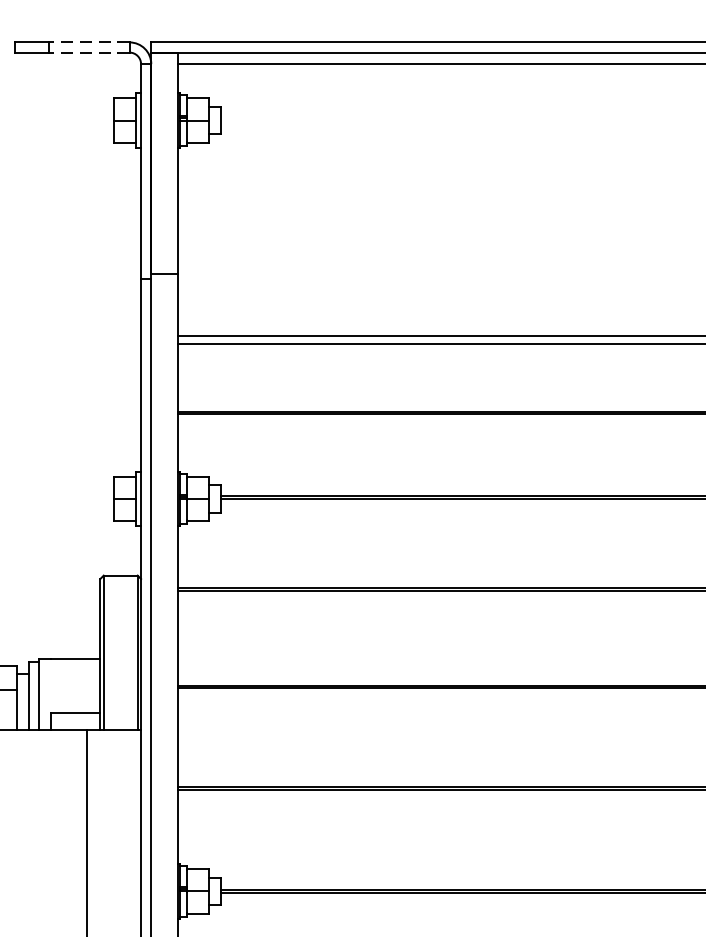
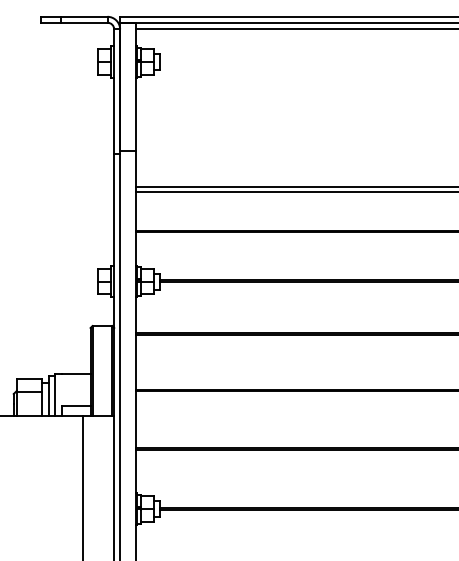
line: (88, 41) -> (83, 16), dashed -> solid
line: (88, 52) -> (83, 22), dashed -> solid

